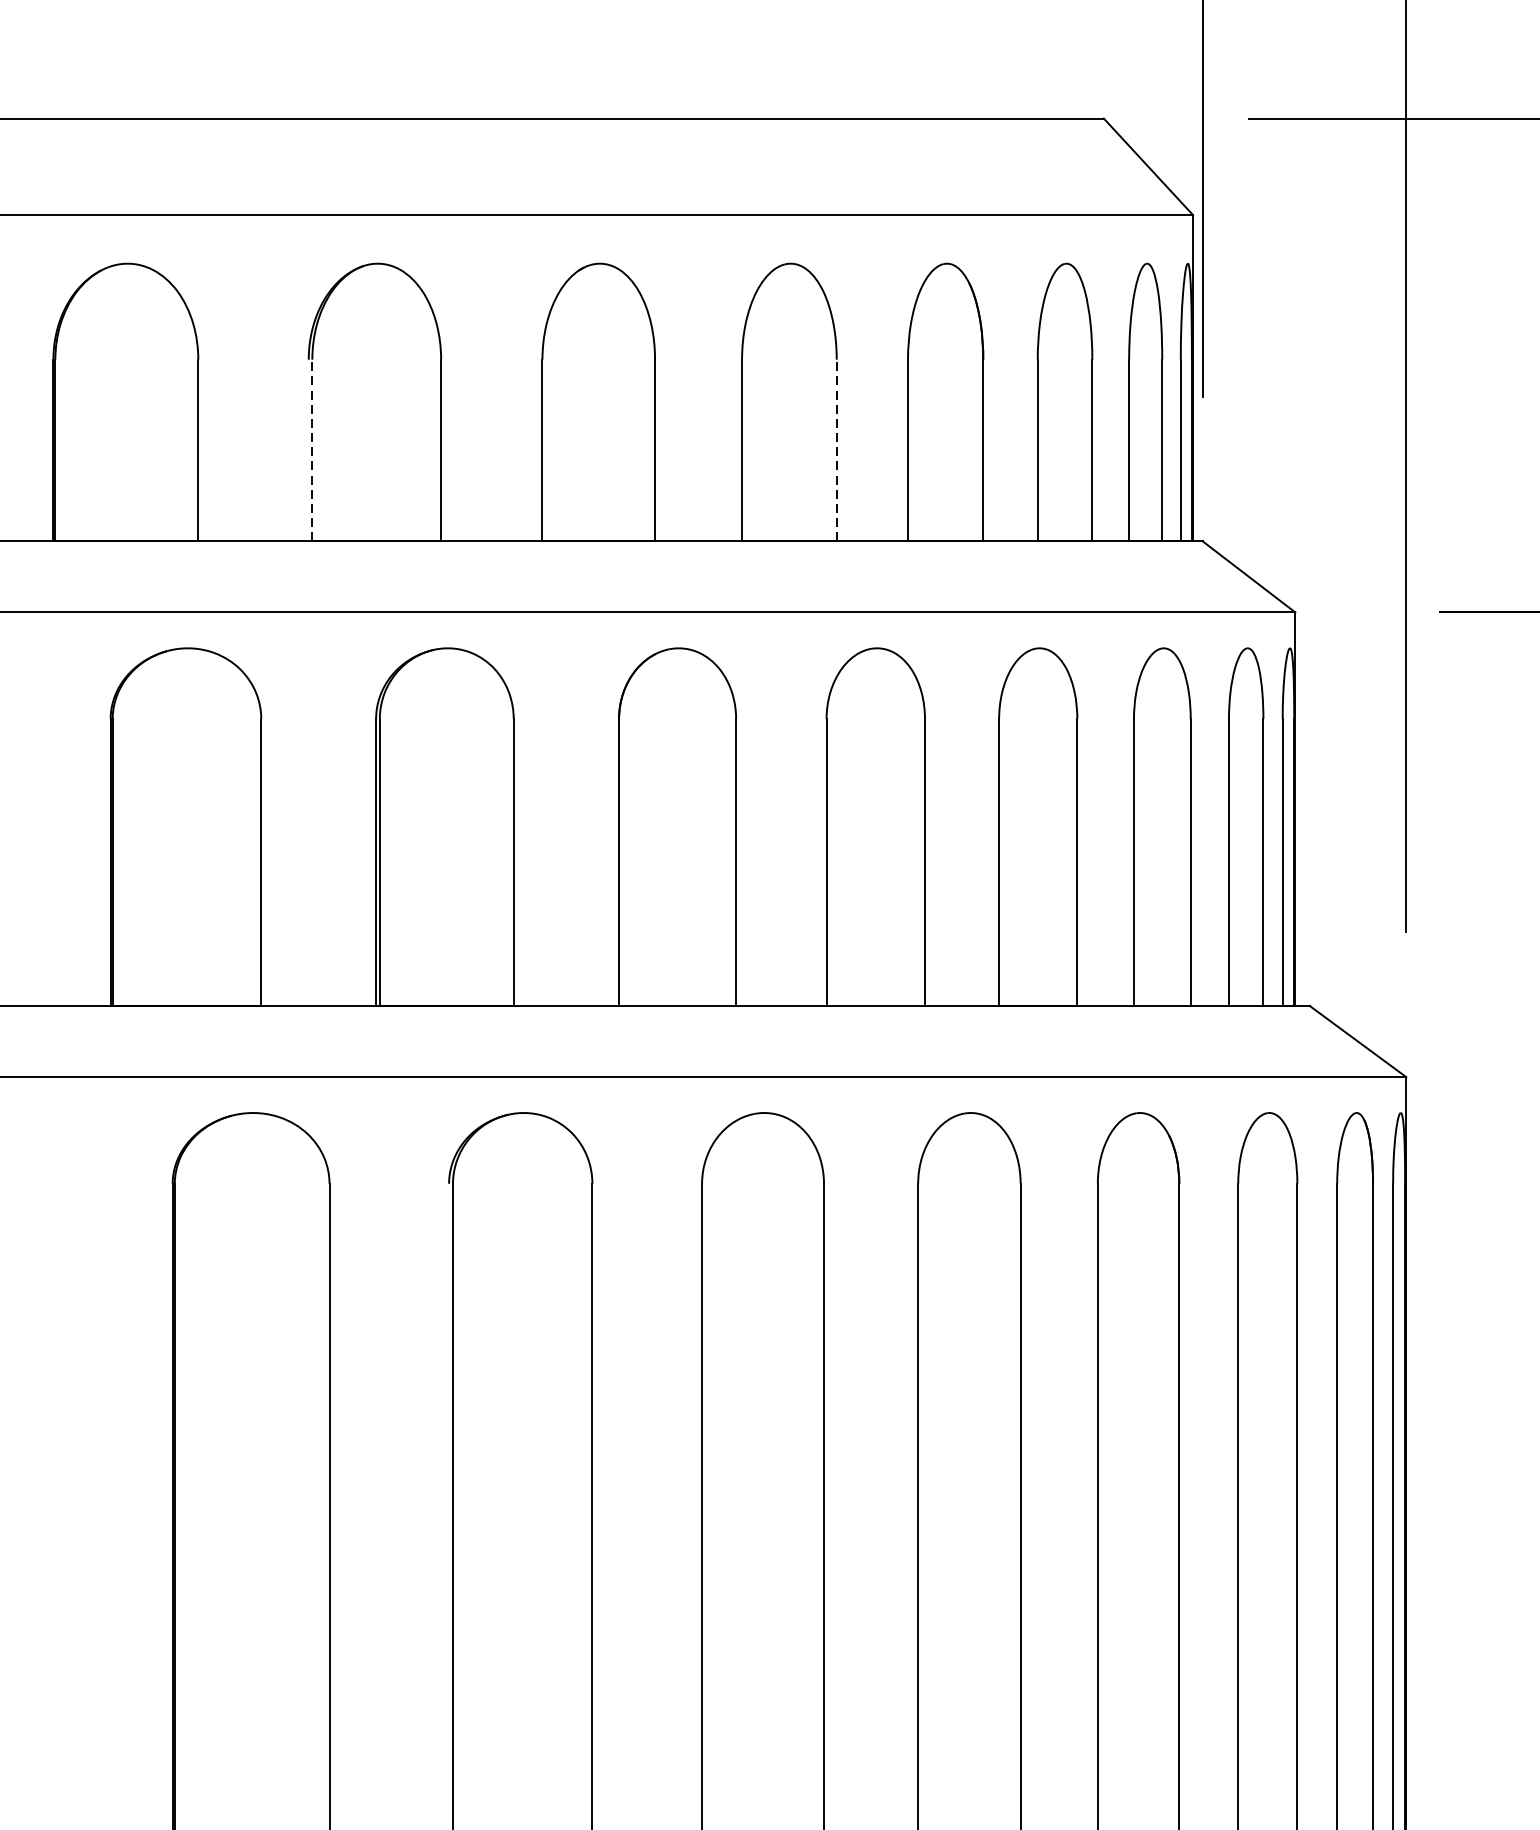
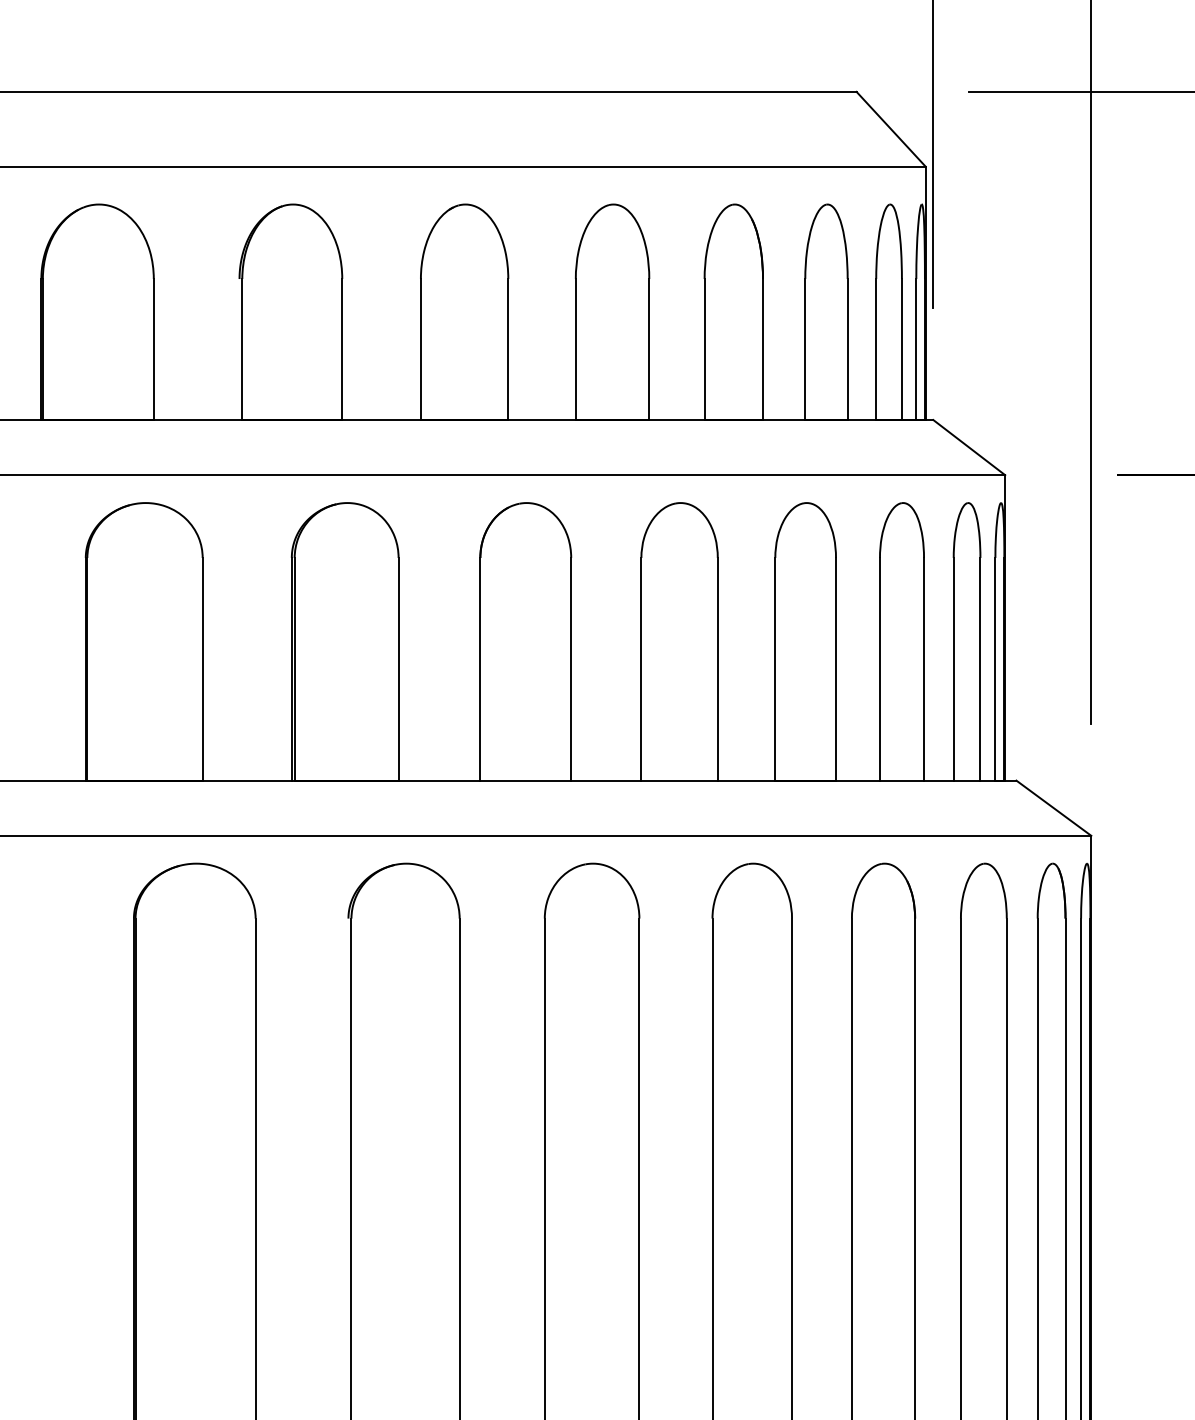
line: (312, 450) -> (242, 349), dashed -> solid
line: (837, 450) -> (649, 349), dashed -> solid

